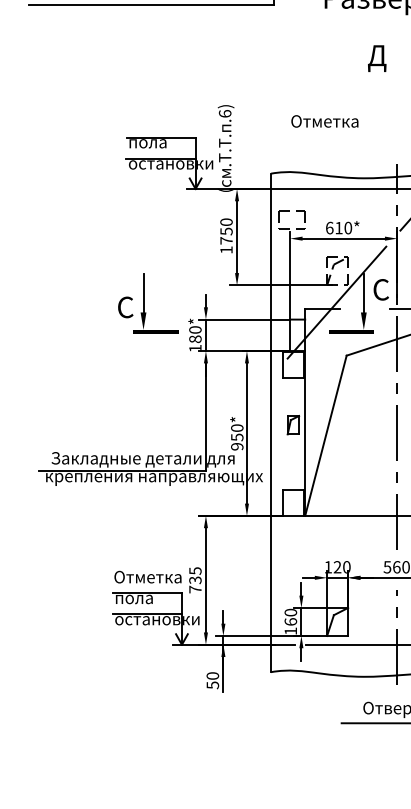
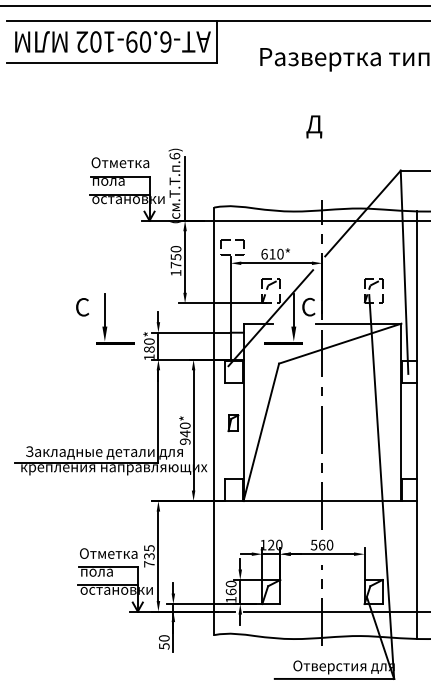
text: (377, 58) -> (314, 126), moved
text: (324, 121) -> (120, 162), moved
line: (237, 151) -> (185, 188), added
text: (125, 307) -> (82, 307), moved
text: (237, 437) -> (185, 433), 950* -> 940*

